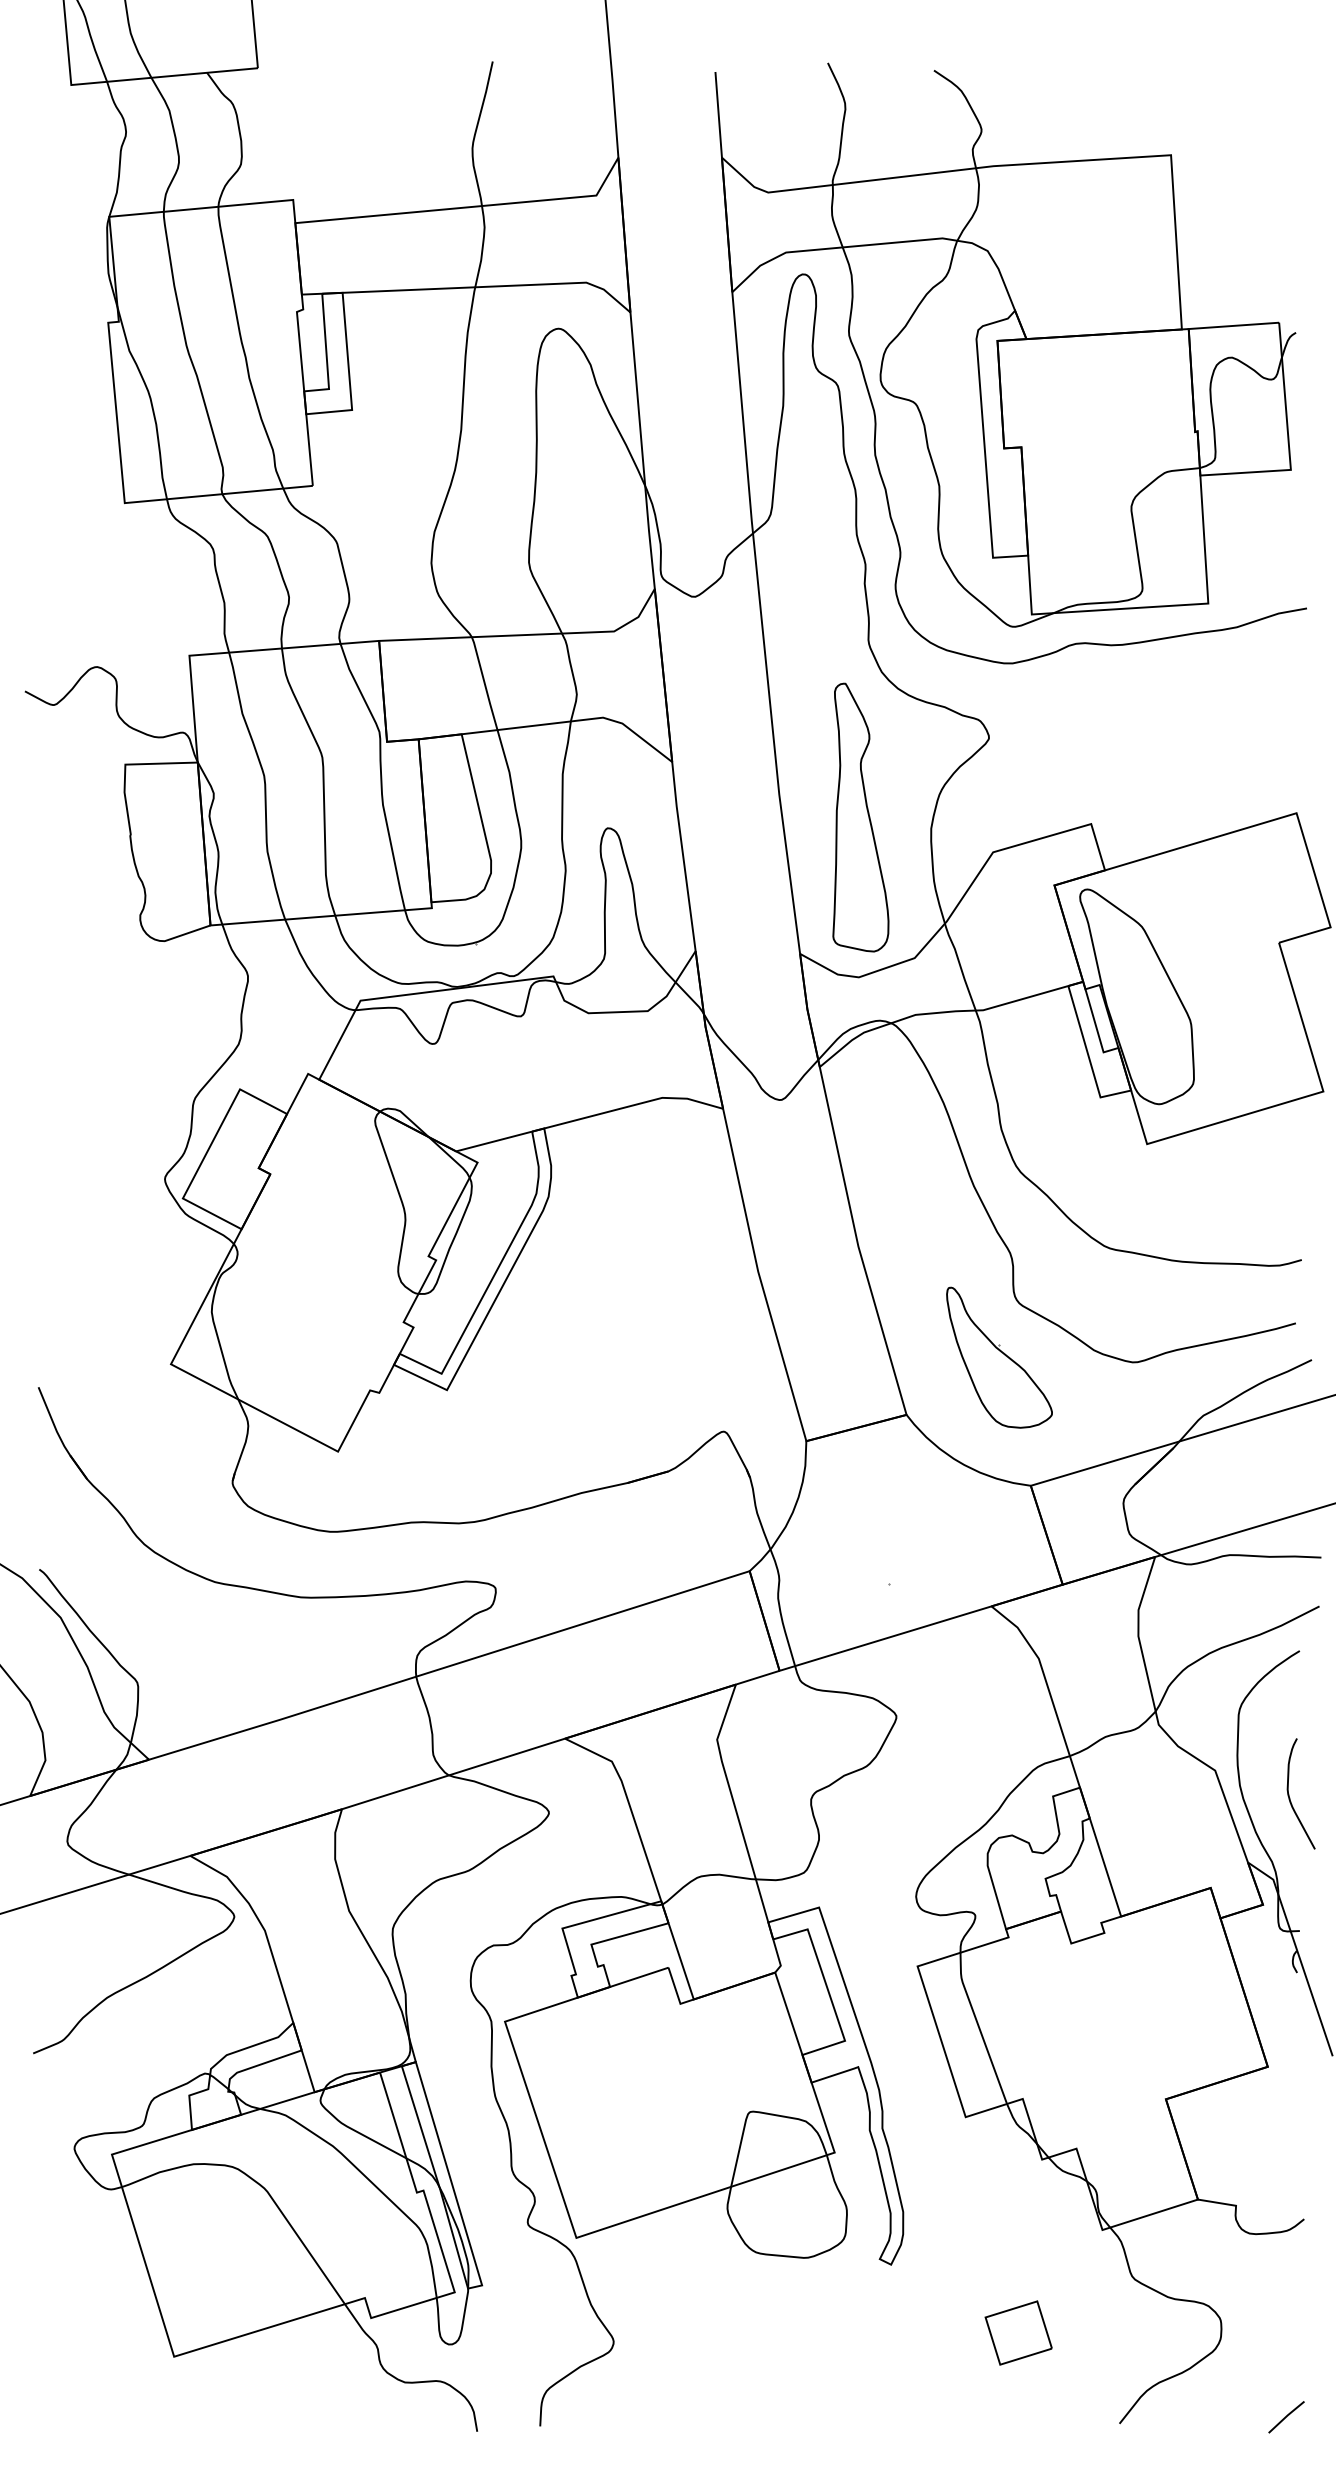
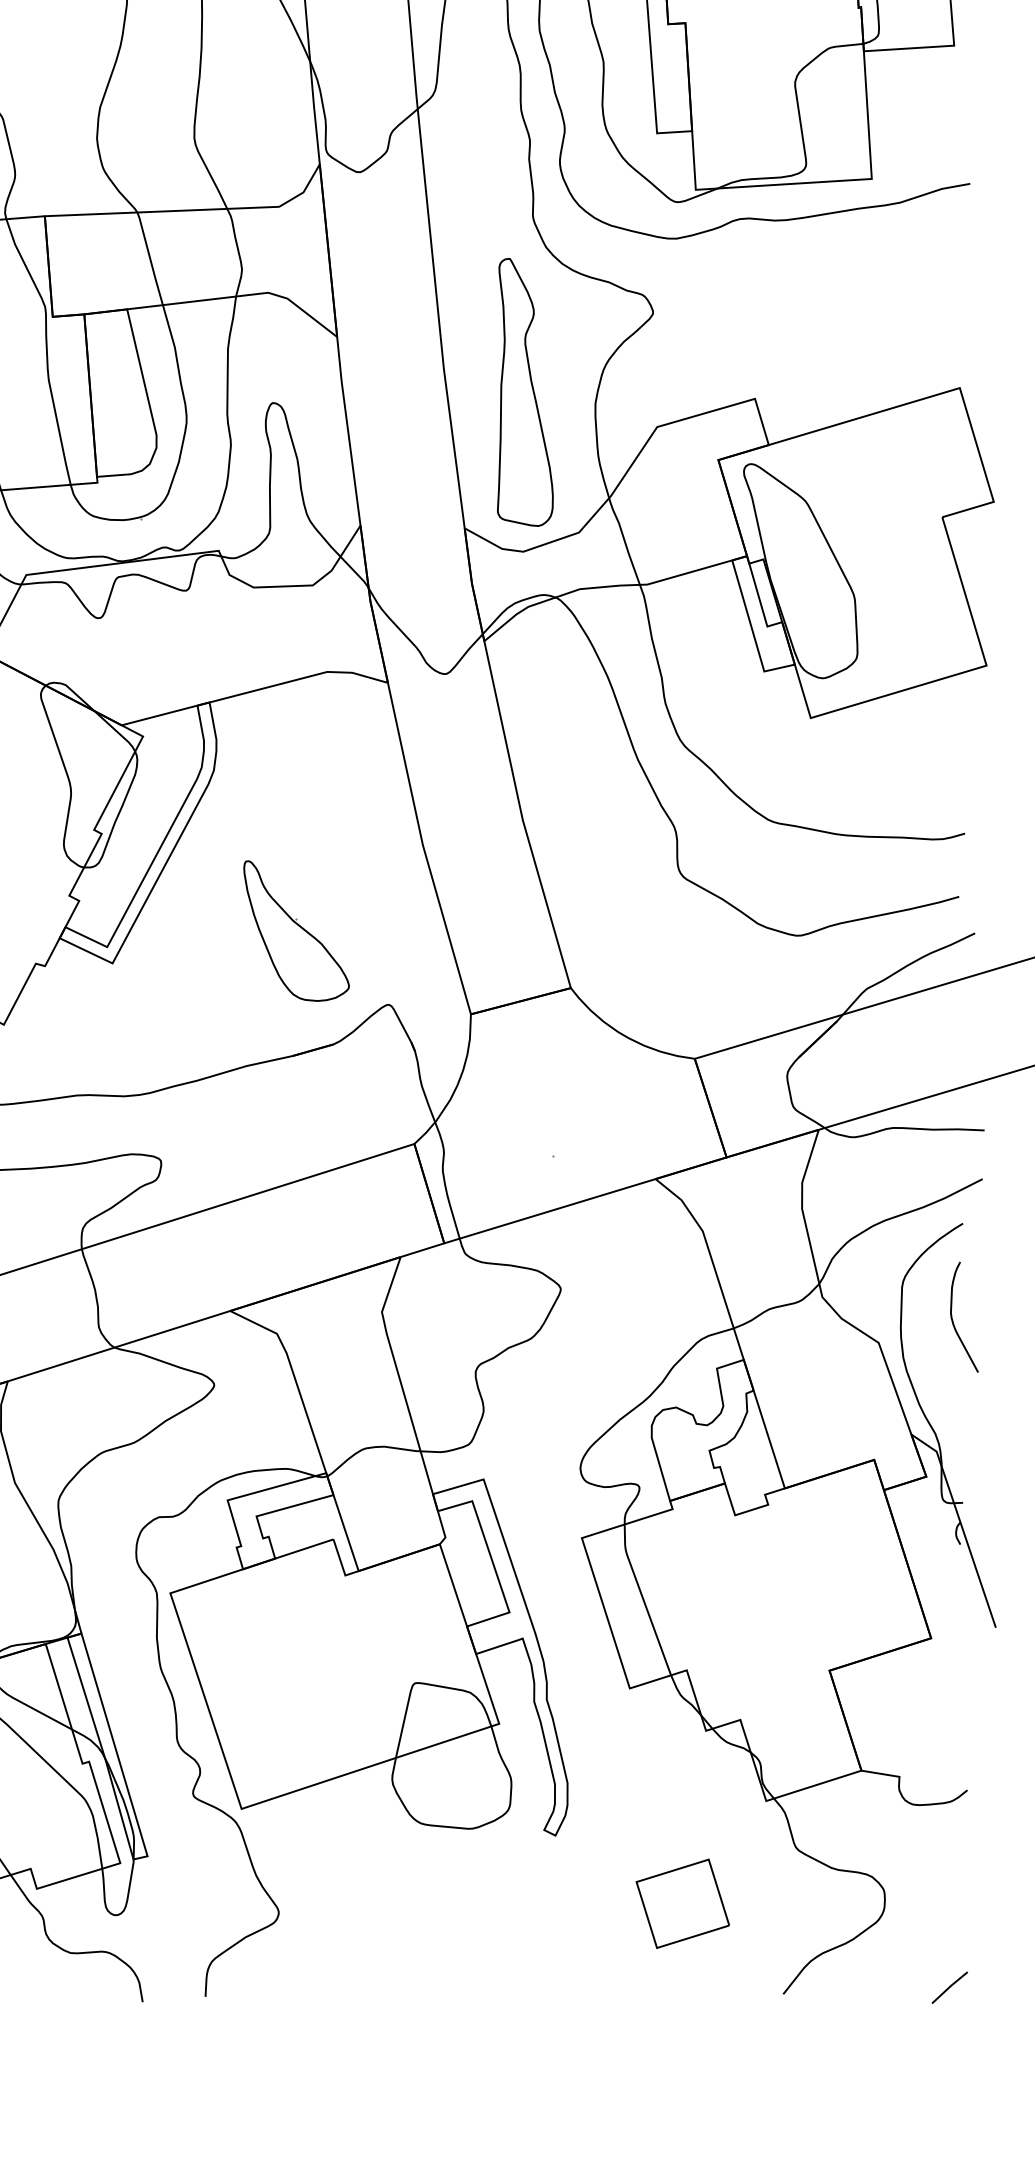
part: (999, 1357) -> (296, 930), moved
curve: (1289, 1794) -> (952, 1317), moved
part: (1018, 2332) -> (682, 1903), size x1.4

